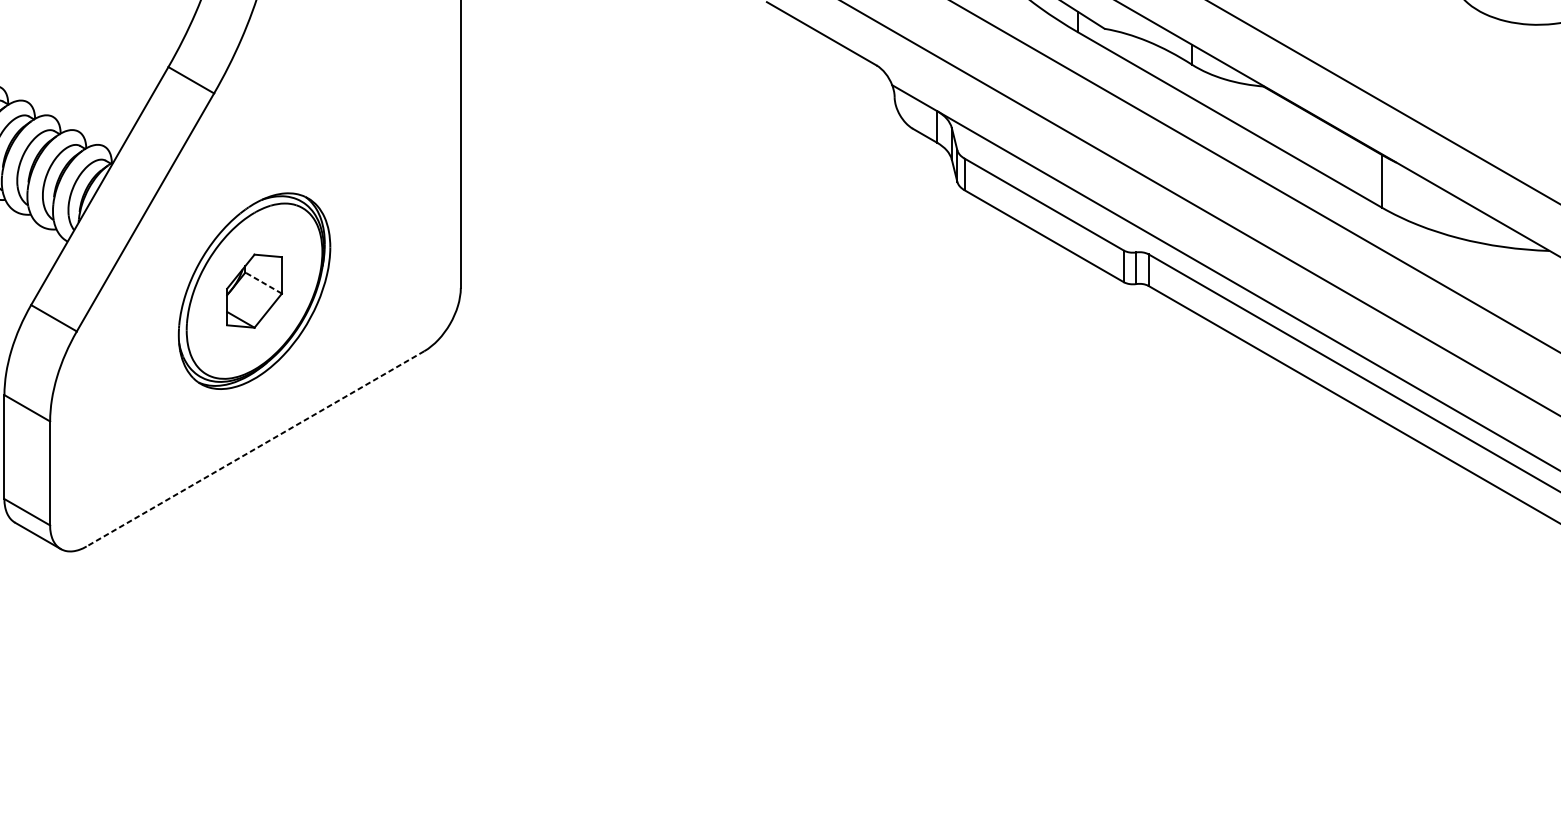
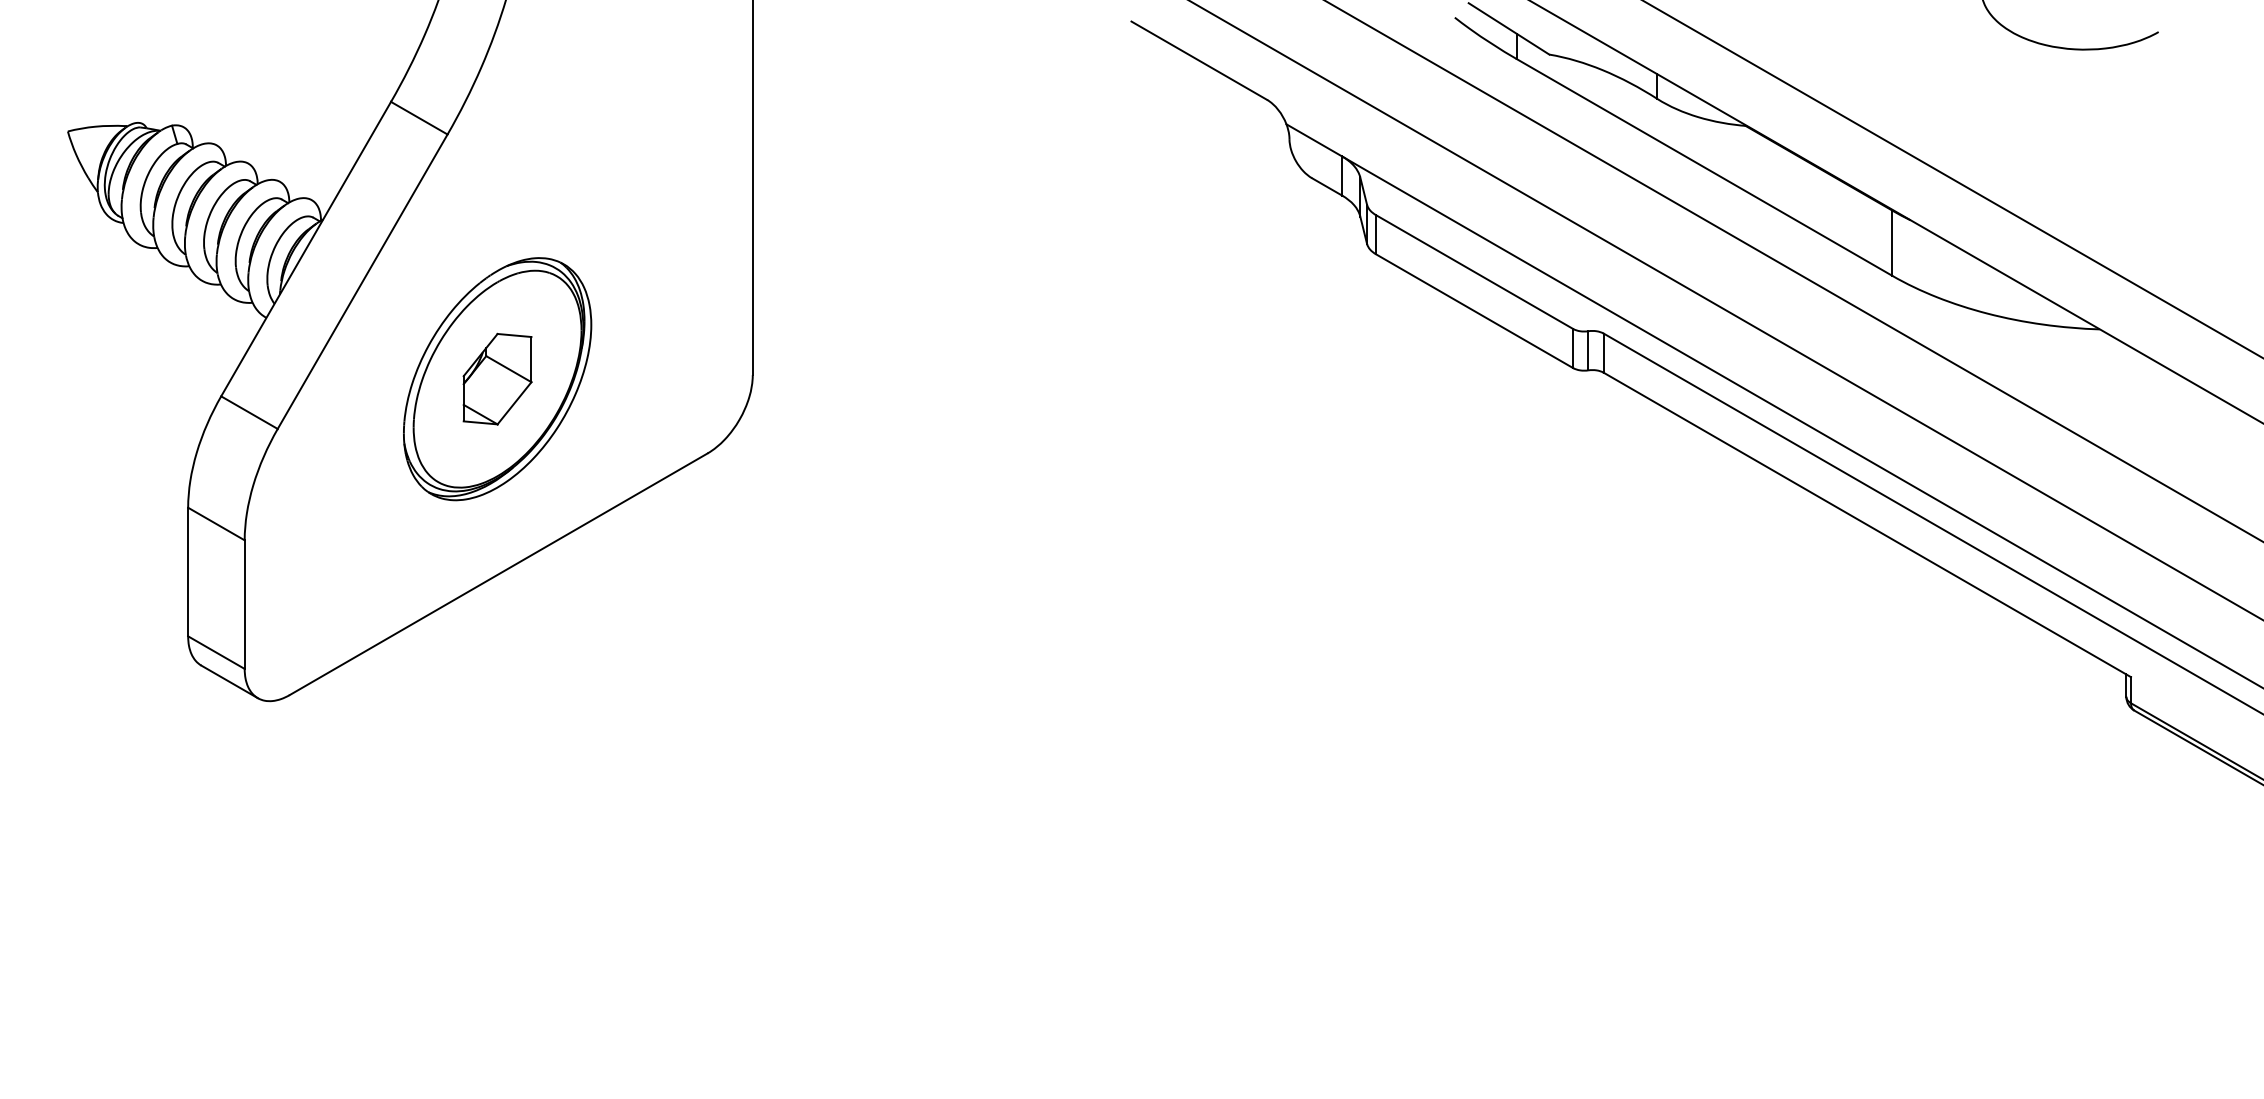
line: (263, 282) -> (508, 368), dashed -> solid
line: (255, 449) -> (498, 574), dashed -> solid

